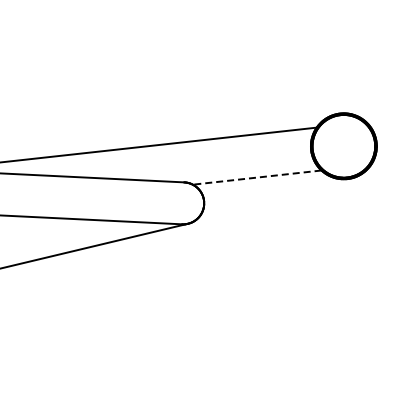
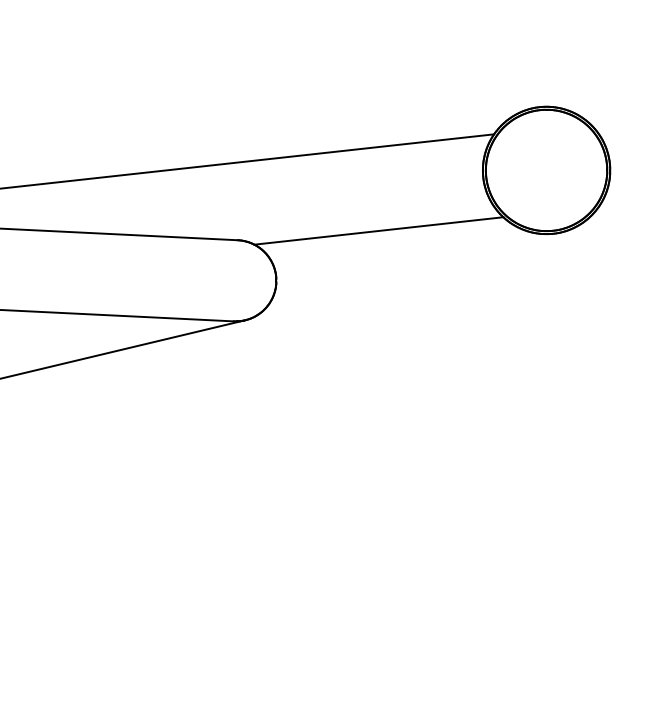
line: (257, 177) -> (379, 230), dashed -> solid

